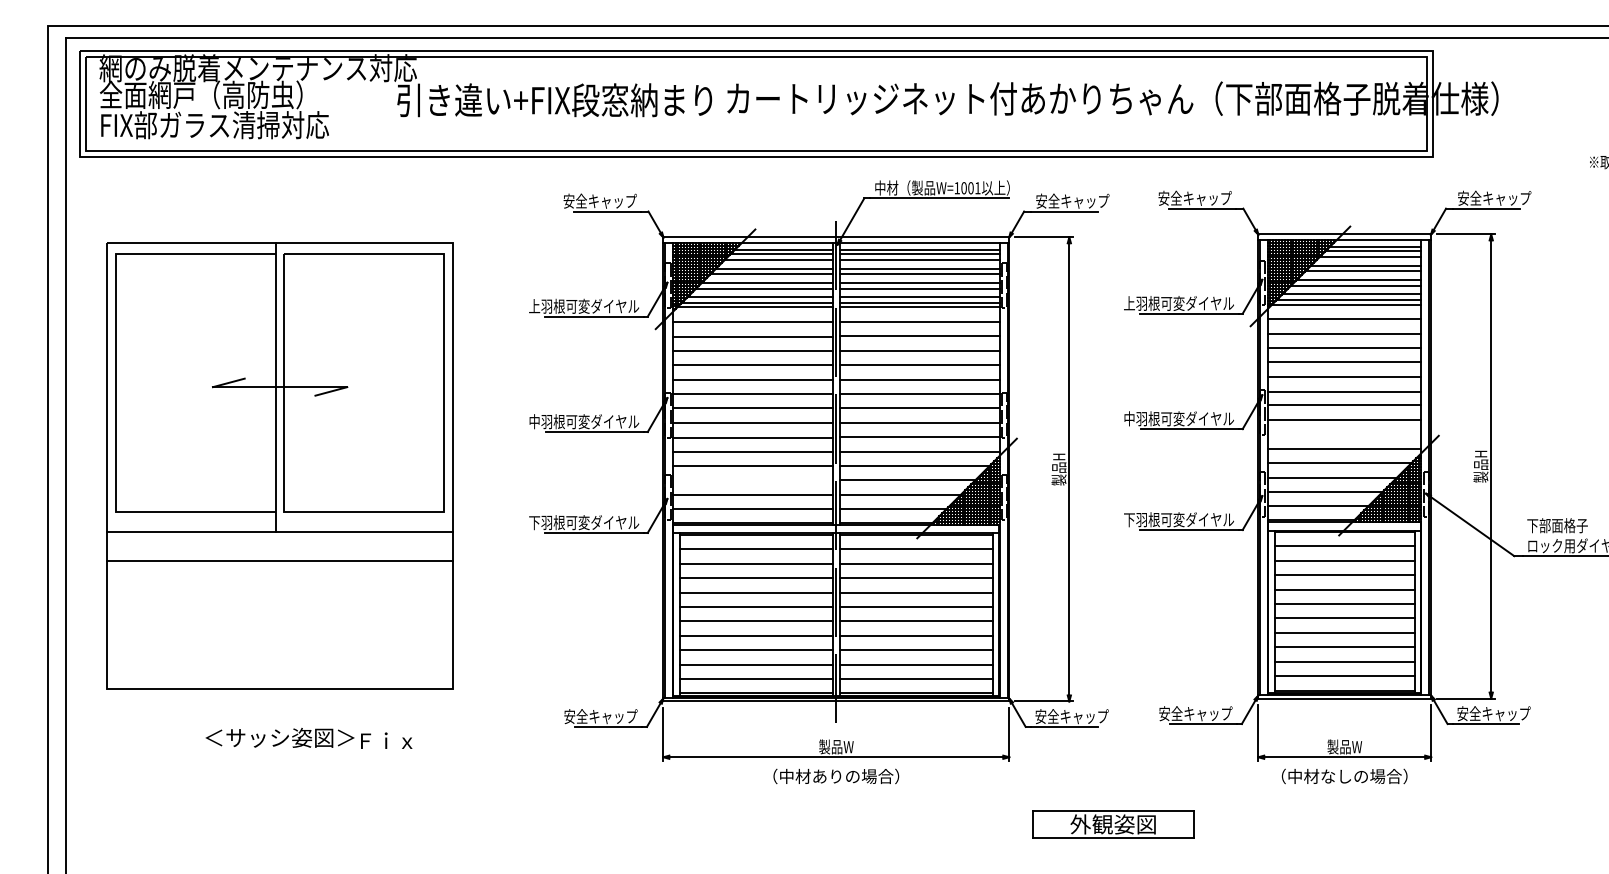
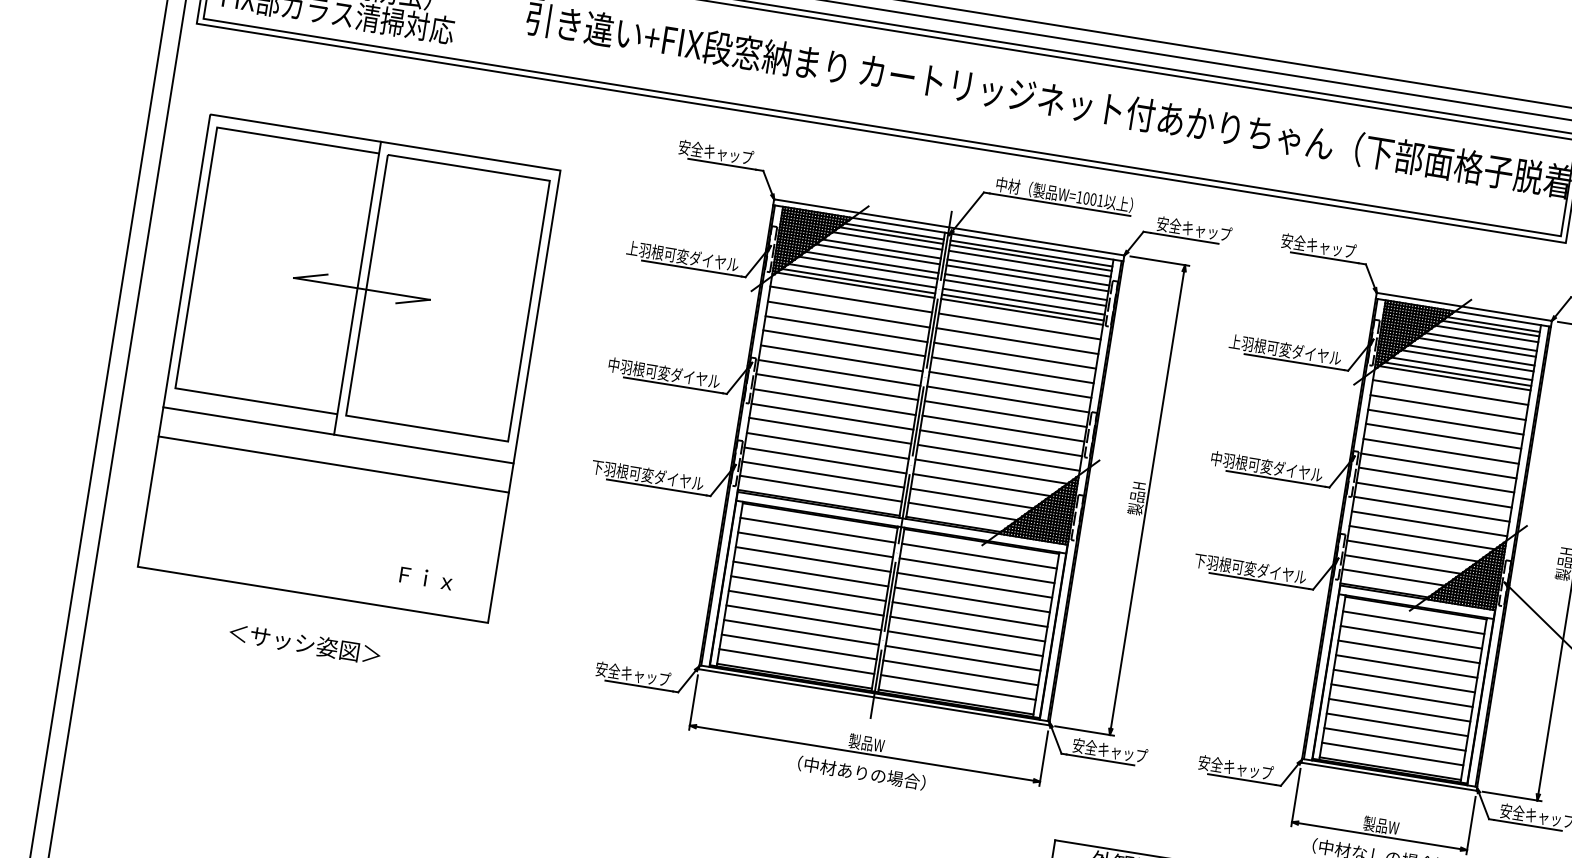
line: (1344, 434) -> (1431, 509), added
line: (753, 480) -> (825, 460), added
text: (386, 740) -> (426, 577), moved

